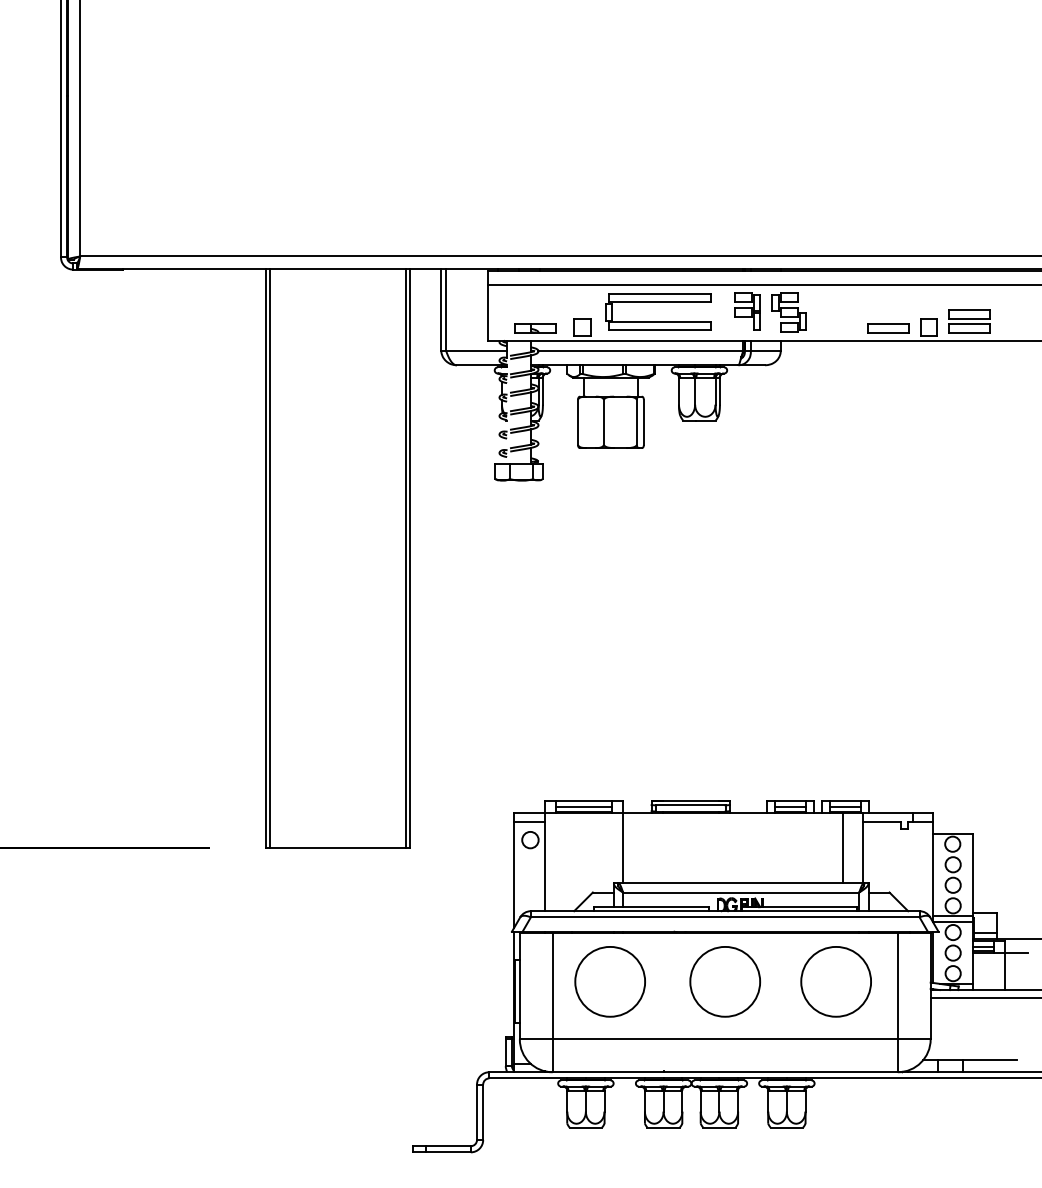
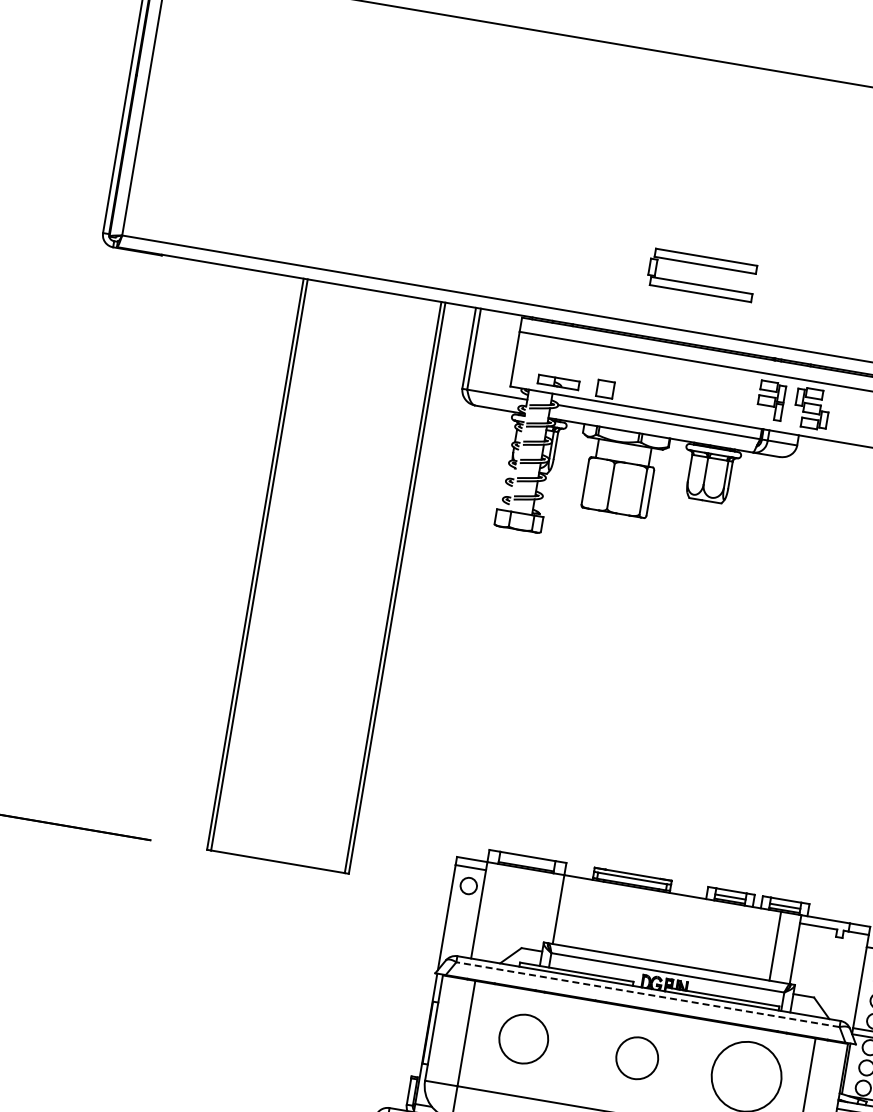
part: (658, 302) -> (703, 265), moved
line: (583, 807) -> (526, 862), removed
line: (724, 917) -> (647, 994), solid -> dashed
circle: (609, 981) -> (523, 1038), size x0.7
circle: (725, 981) -> (637, 1057), size x0.6

